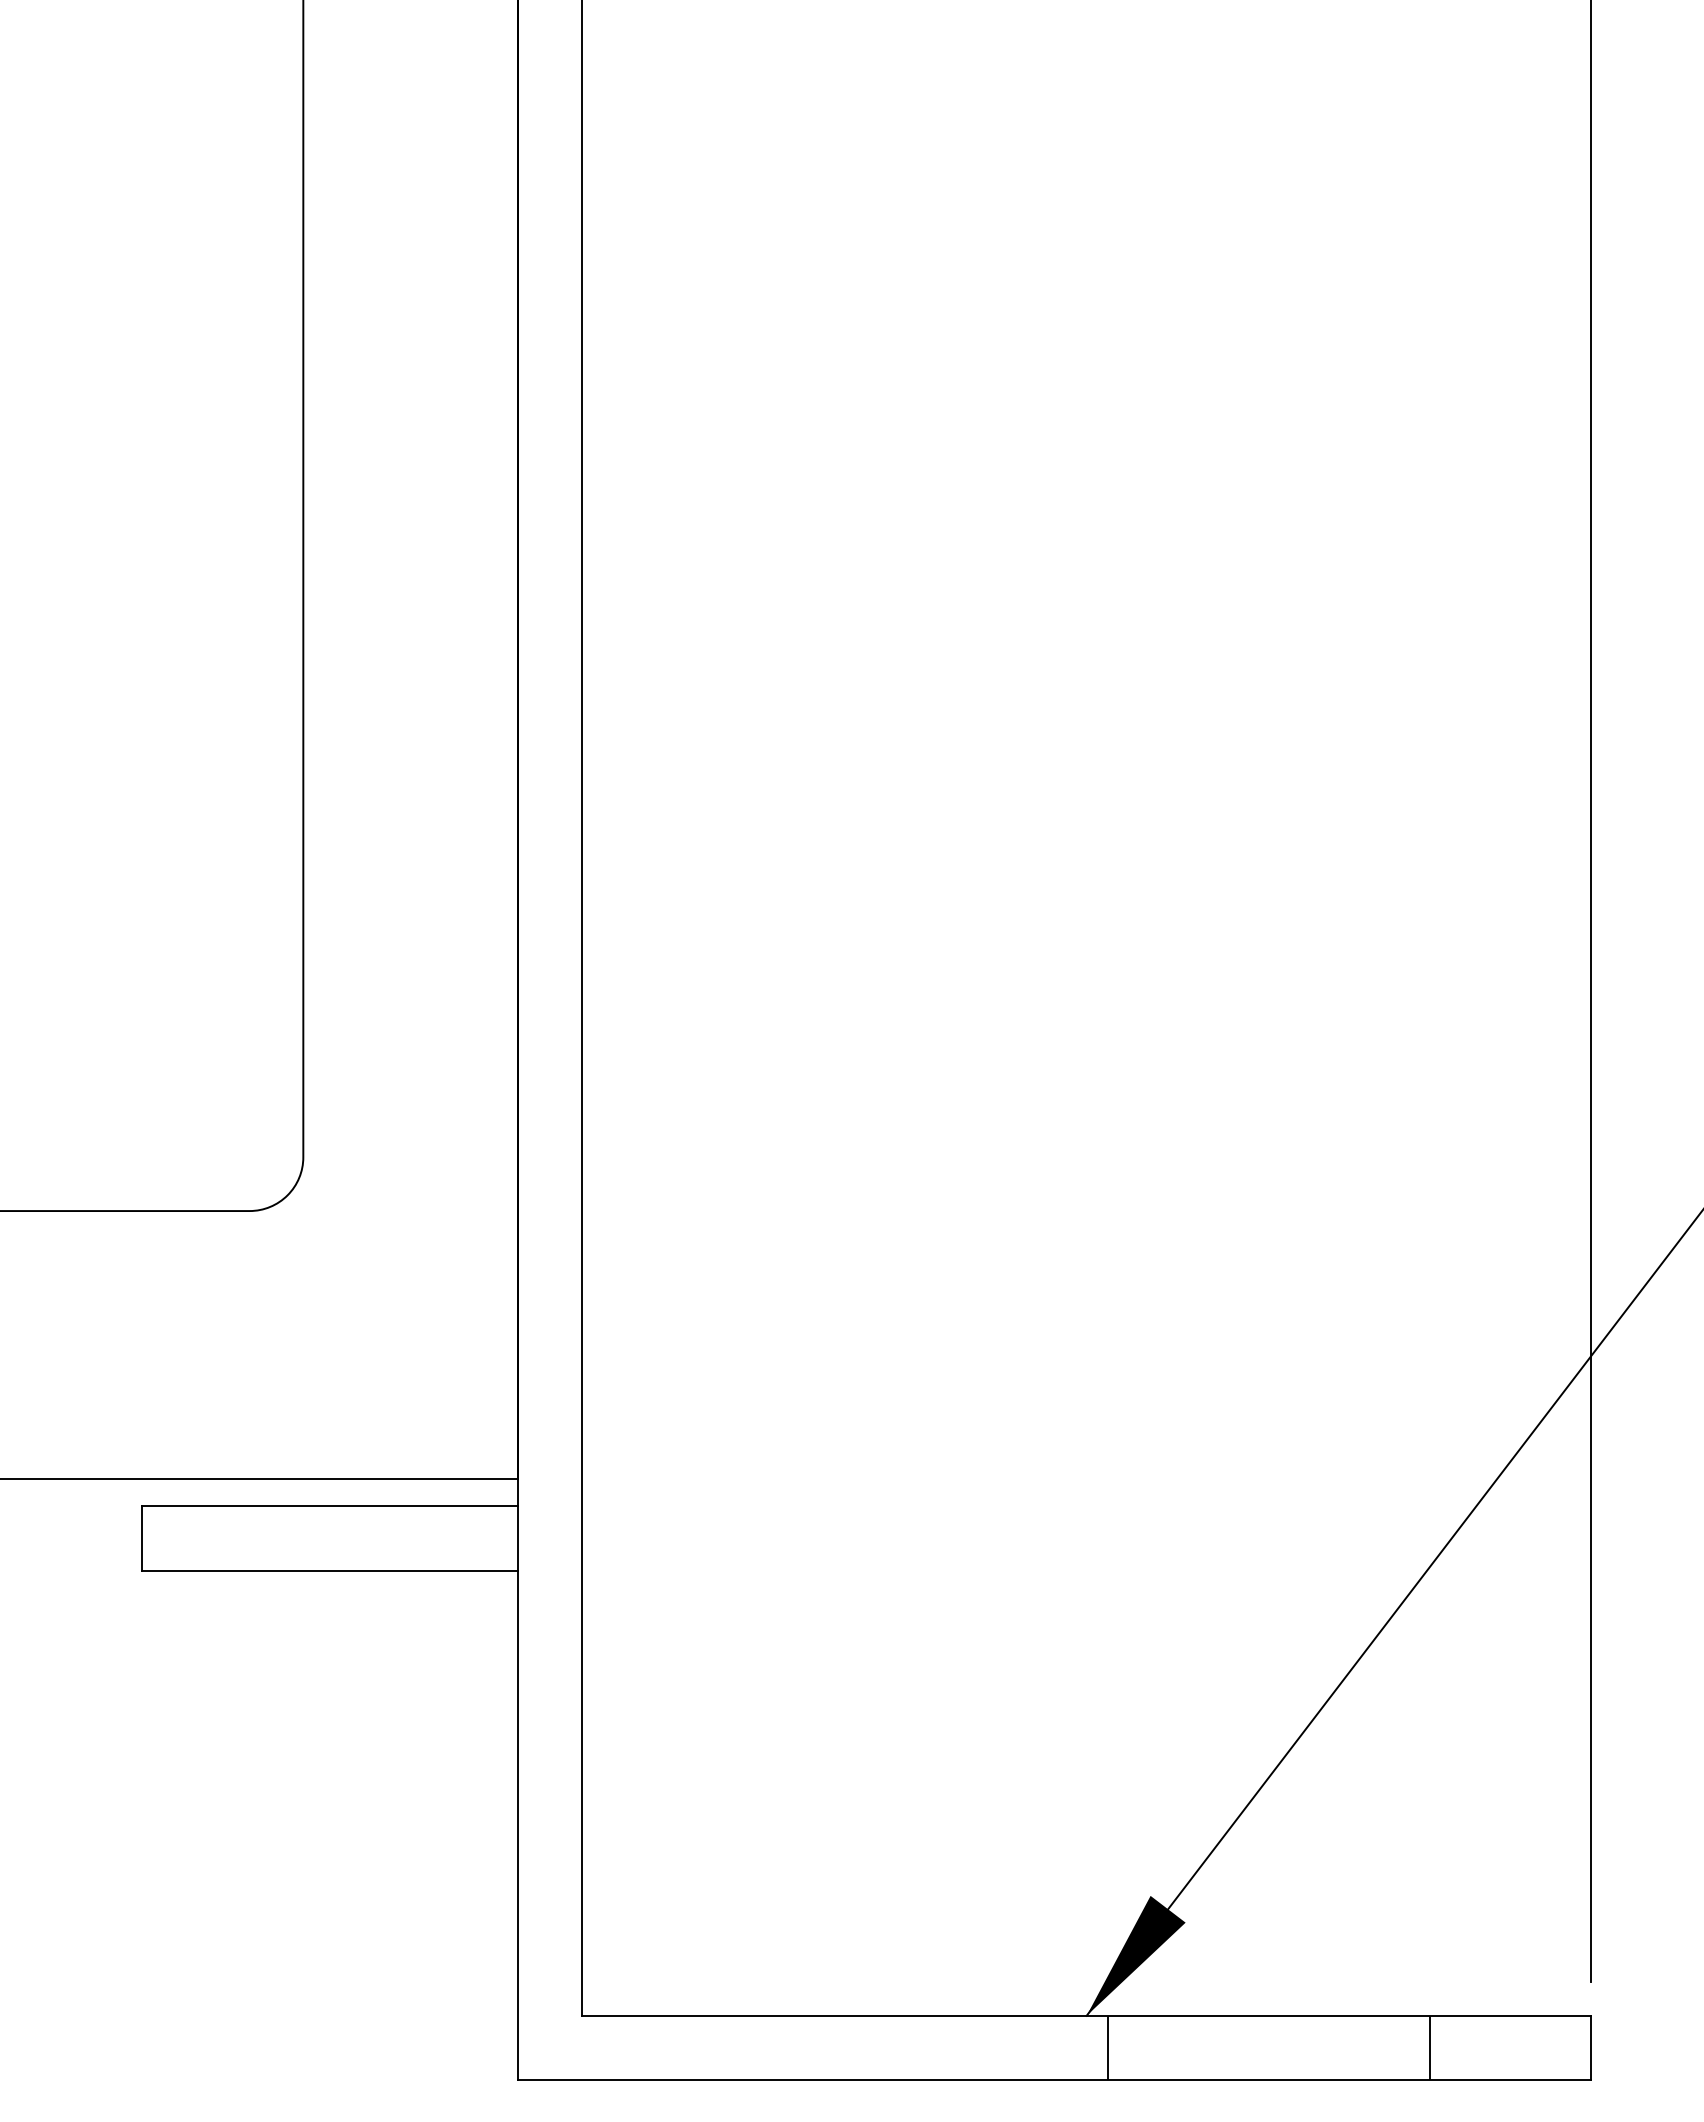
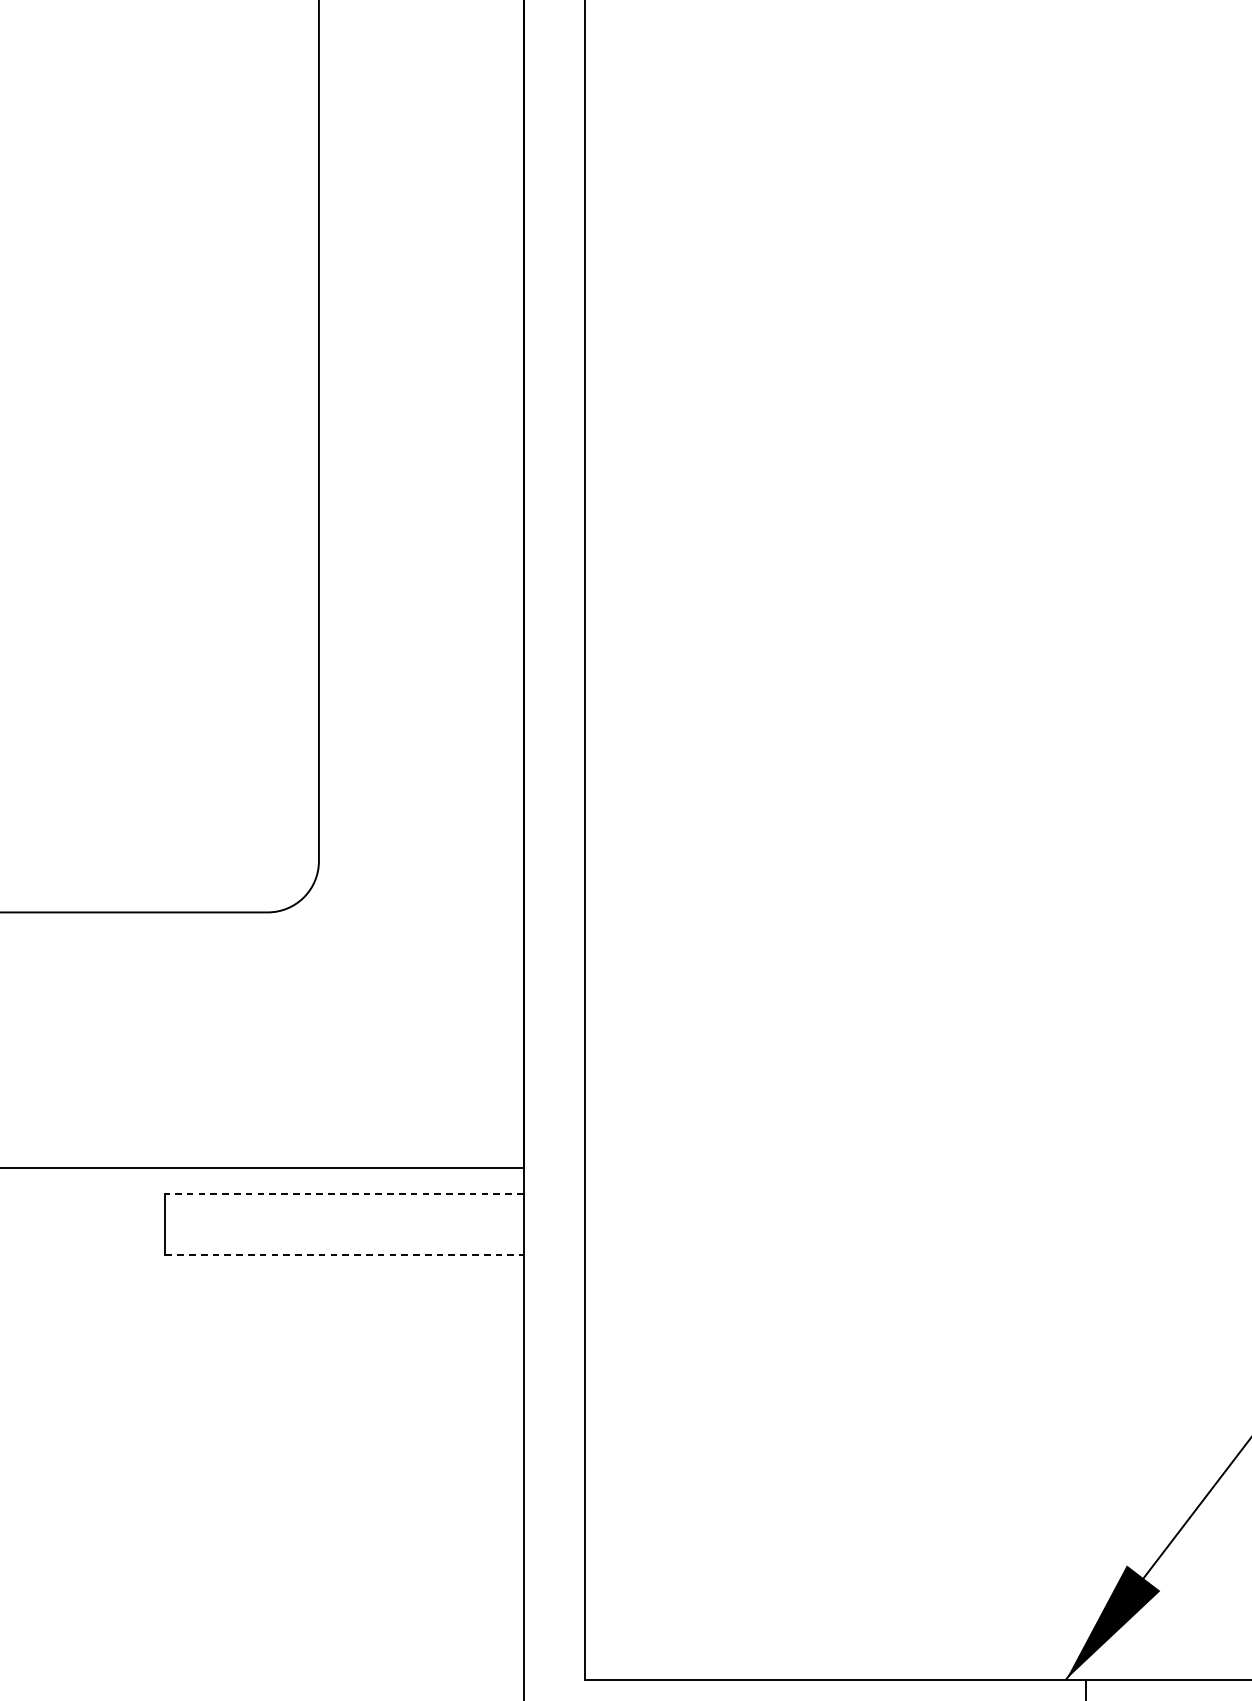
line: (330, 1506) -> (344, 1194), solid -> dashed
line: (330, 1570) -> (344, 1255), solid -> dashed

